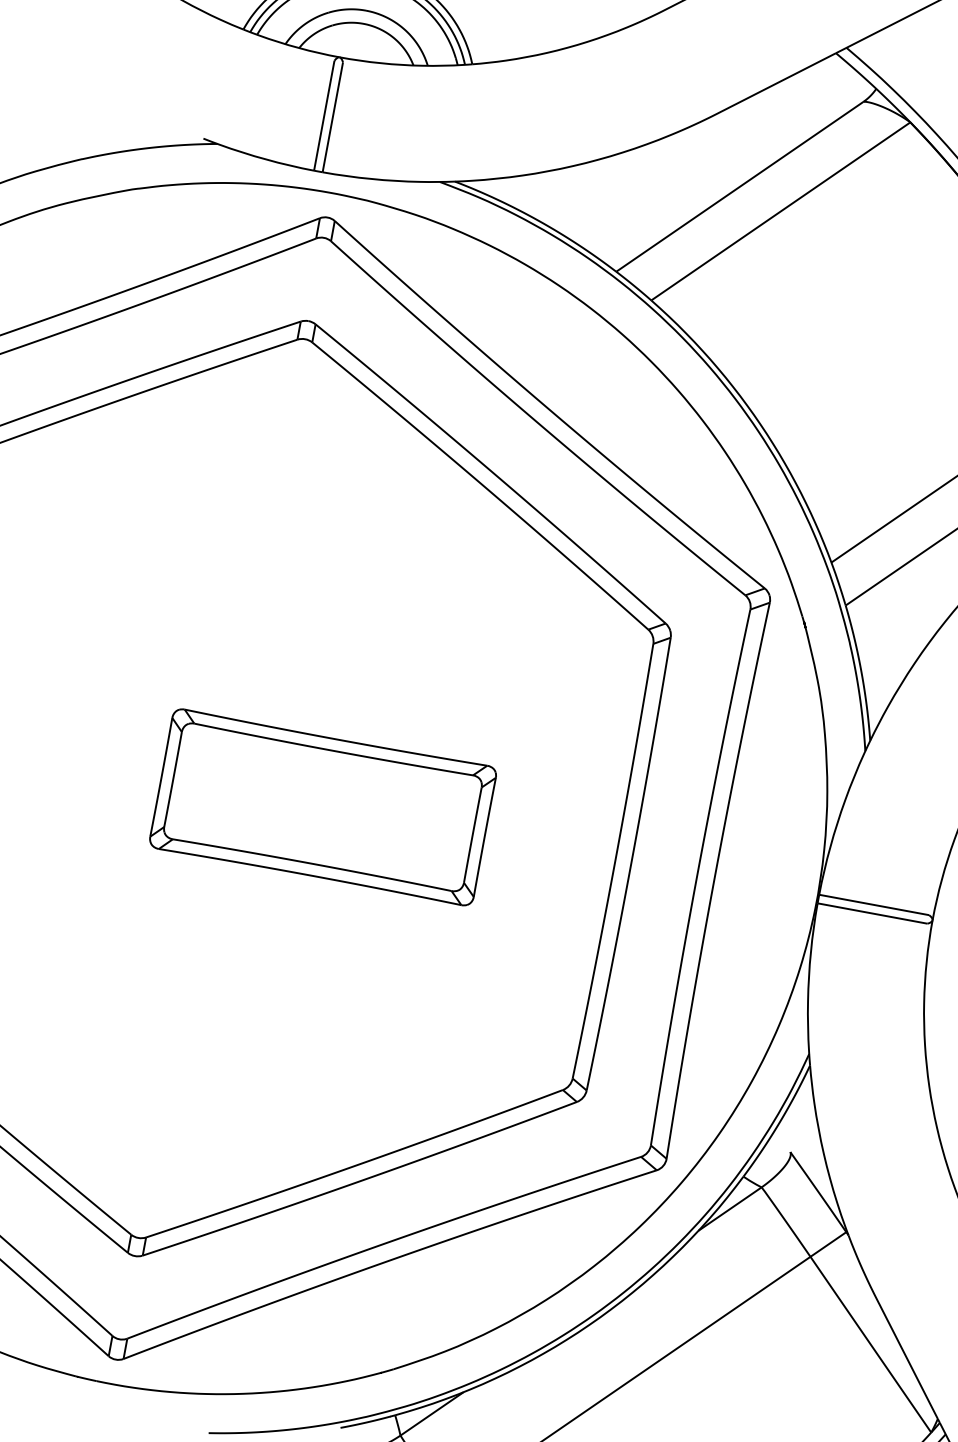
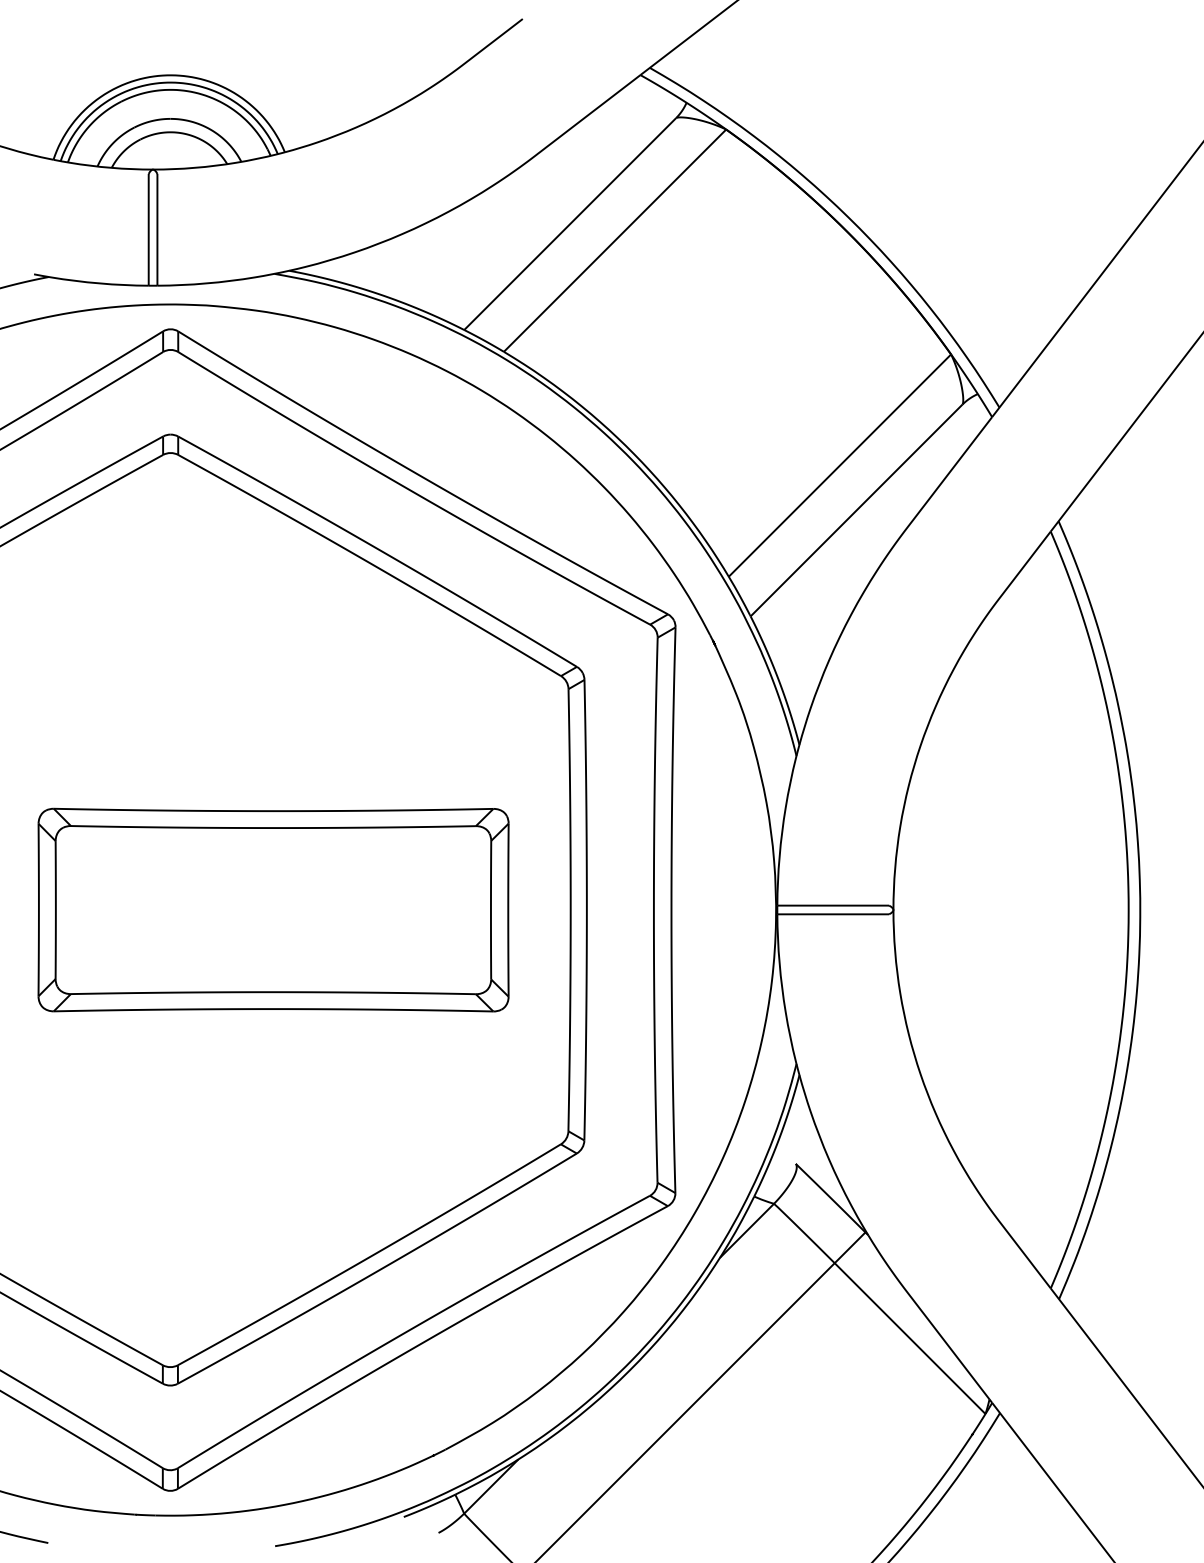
part: (323, 806) -> (273, 909), size x1.43

